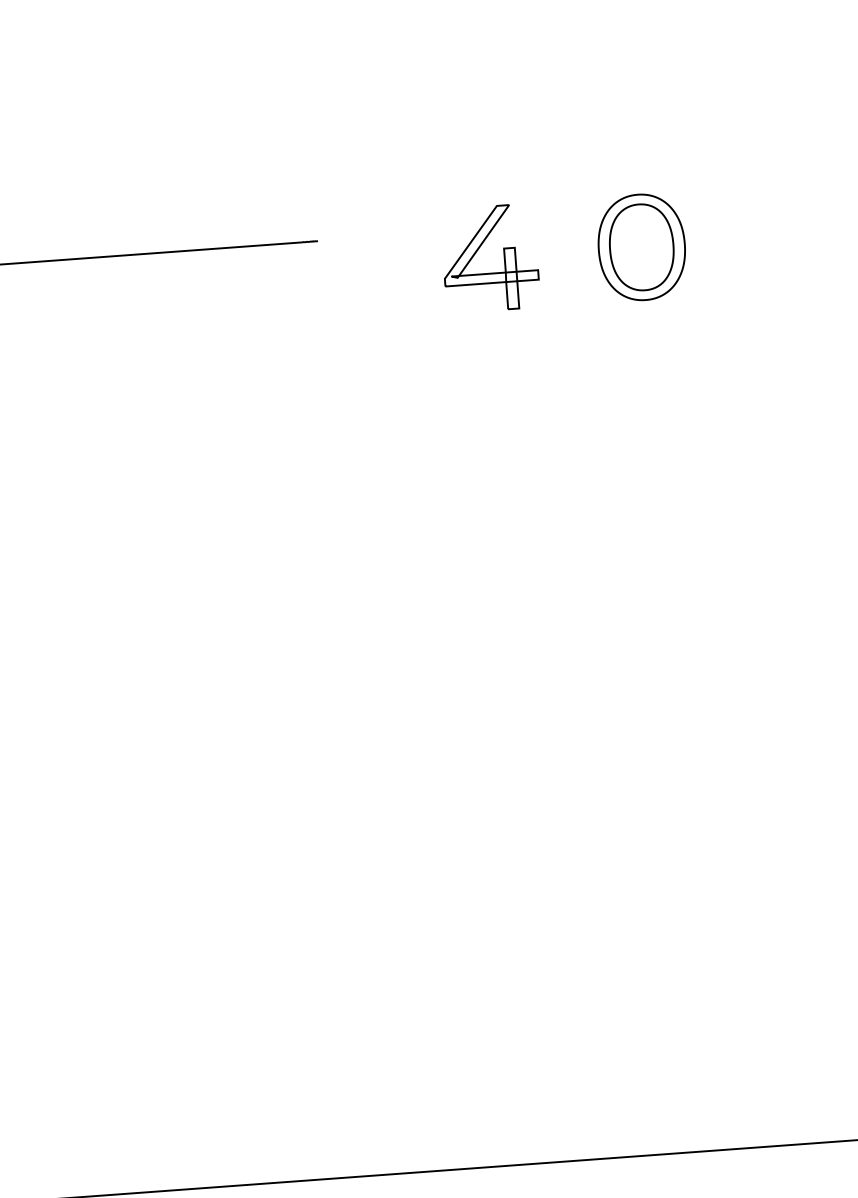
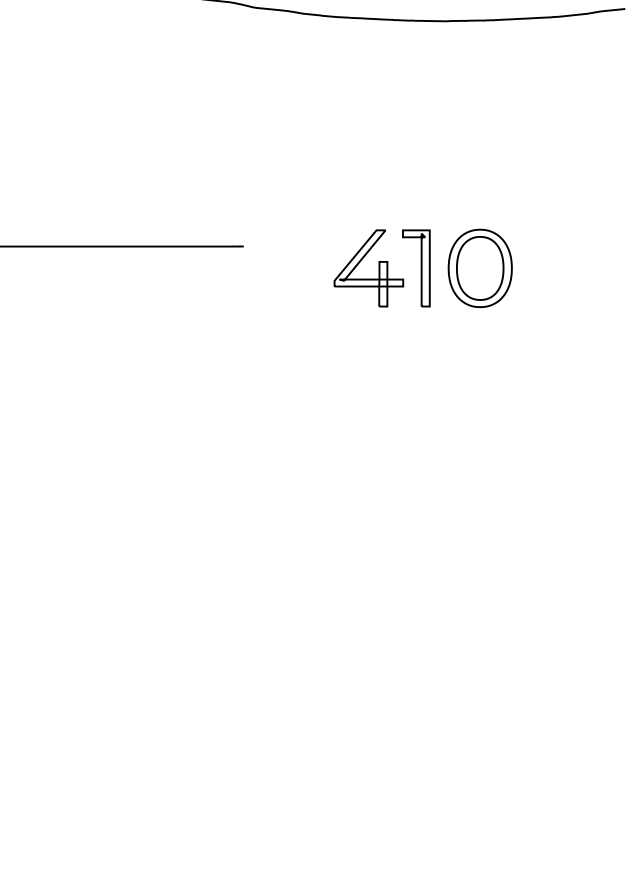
part: (555, 253) -> (416, 268), added

